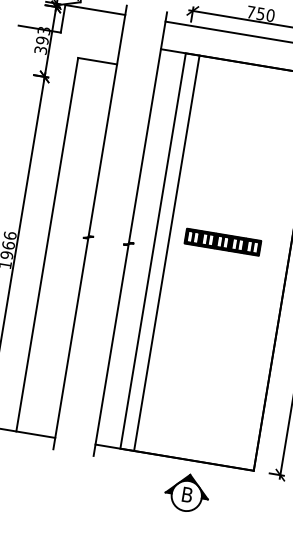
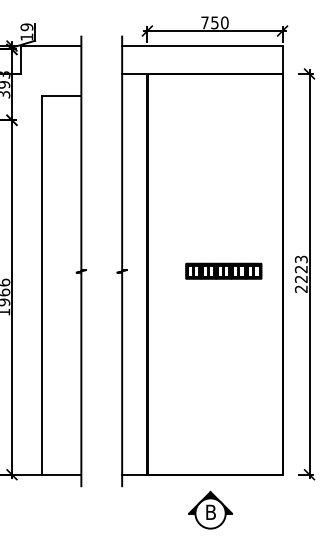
part: (222, 241) -> (223, 270), moved
line: (167, 252) -> (148, 273), moved
part: (187, 492) -> (210, 509), moved

